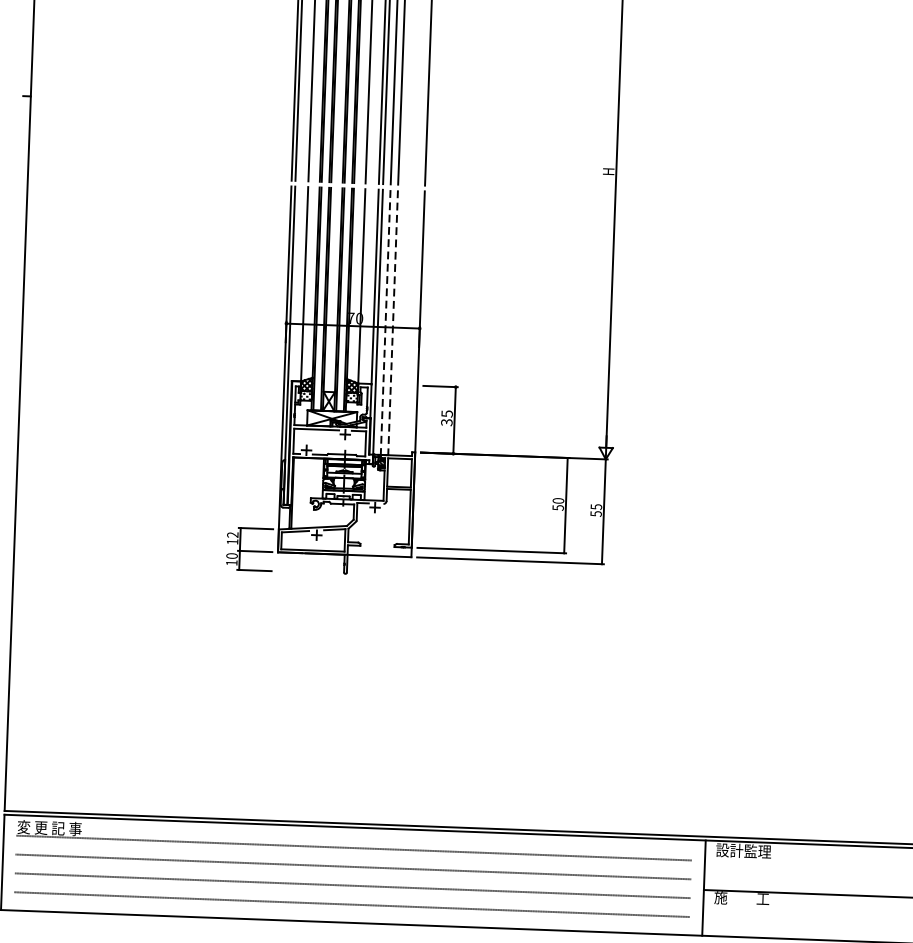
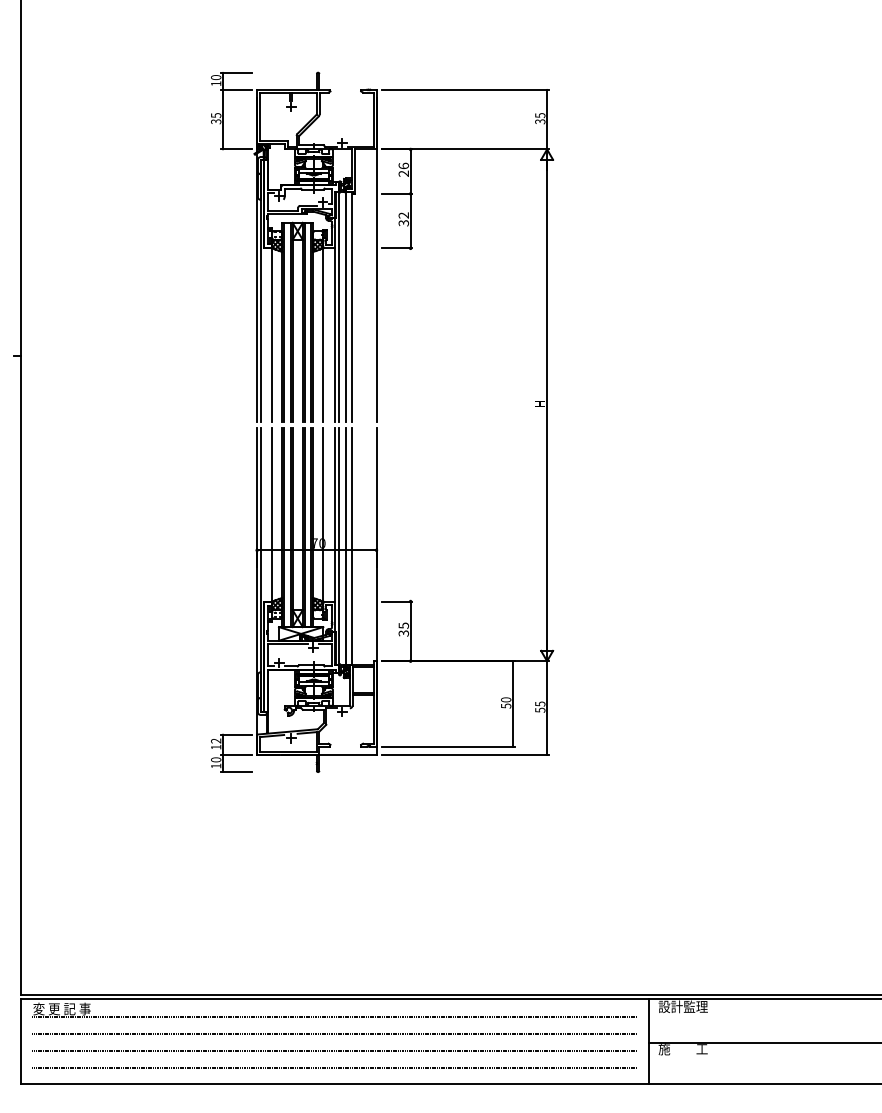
line: (385, 322) -> (345, 546), dashed -> solid
line: (393, 323) -> (352, 546), dashed -> solid

